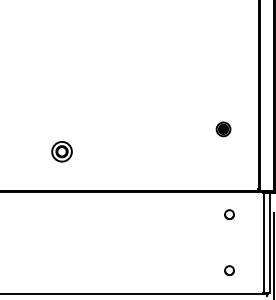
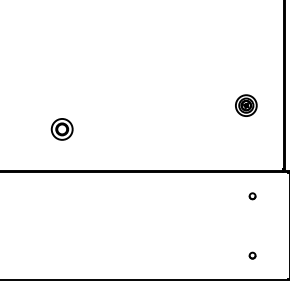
part: (223, 129) -> (246, 105), size x1.43
part: (61, 151) -> (61, 129), moved
part: (229, 214) -> (252, 195), size x0.62
part: (229, 270) -> (252, 255), size x0.62

